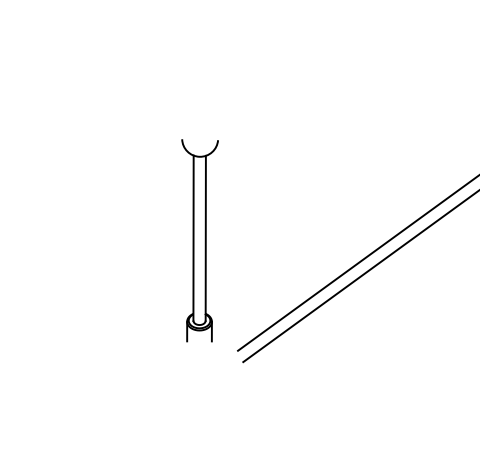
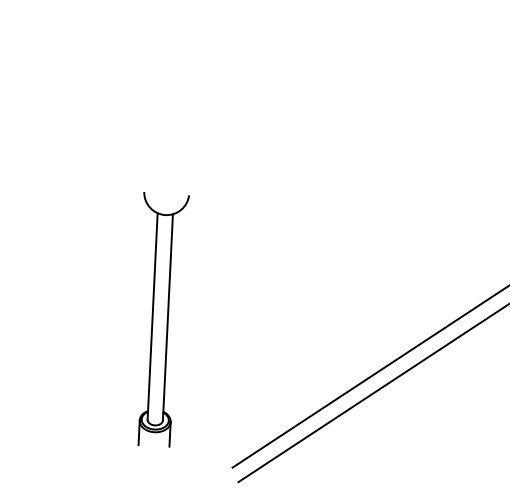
part: (199, 240) -> (159, 319), moved

